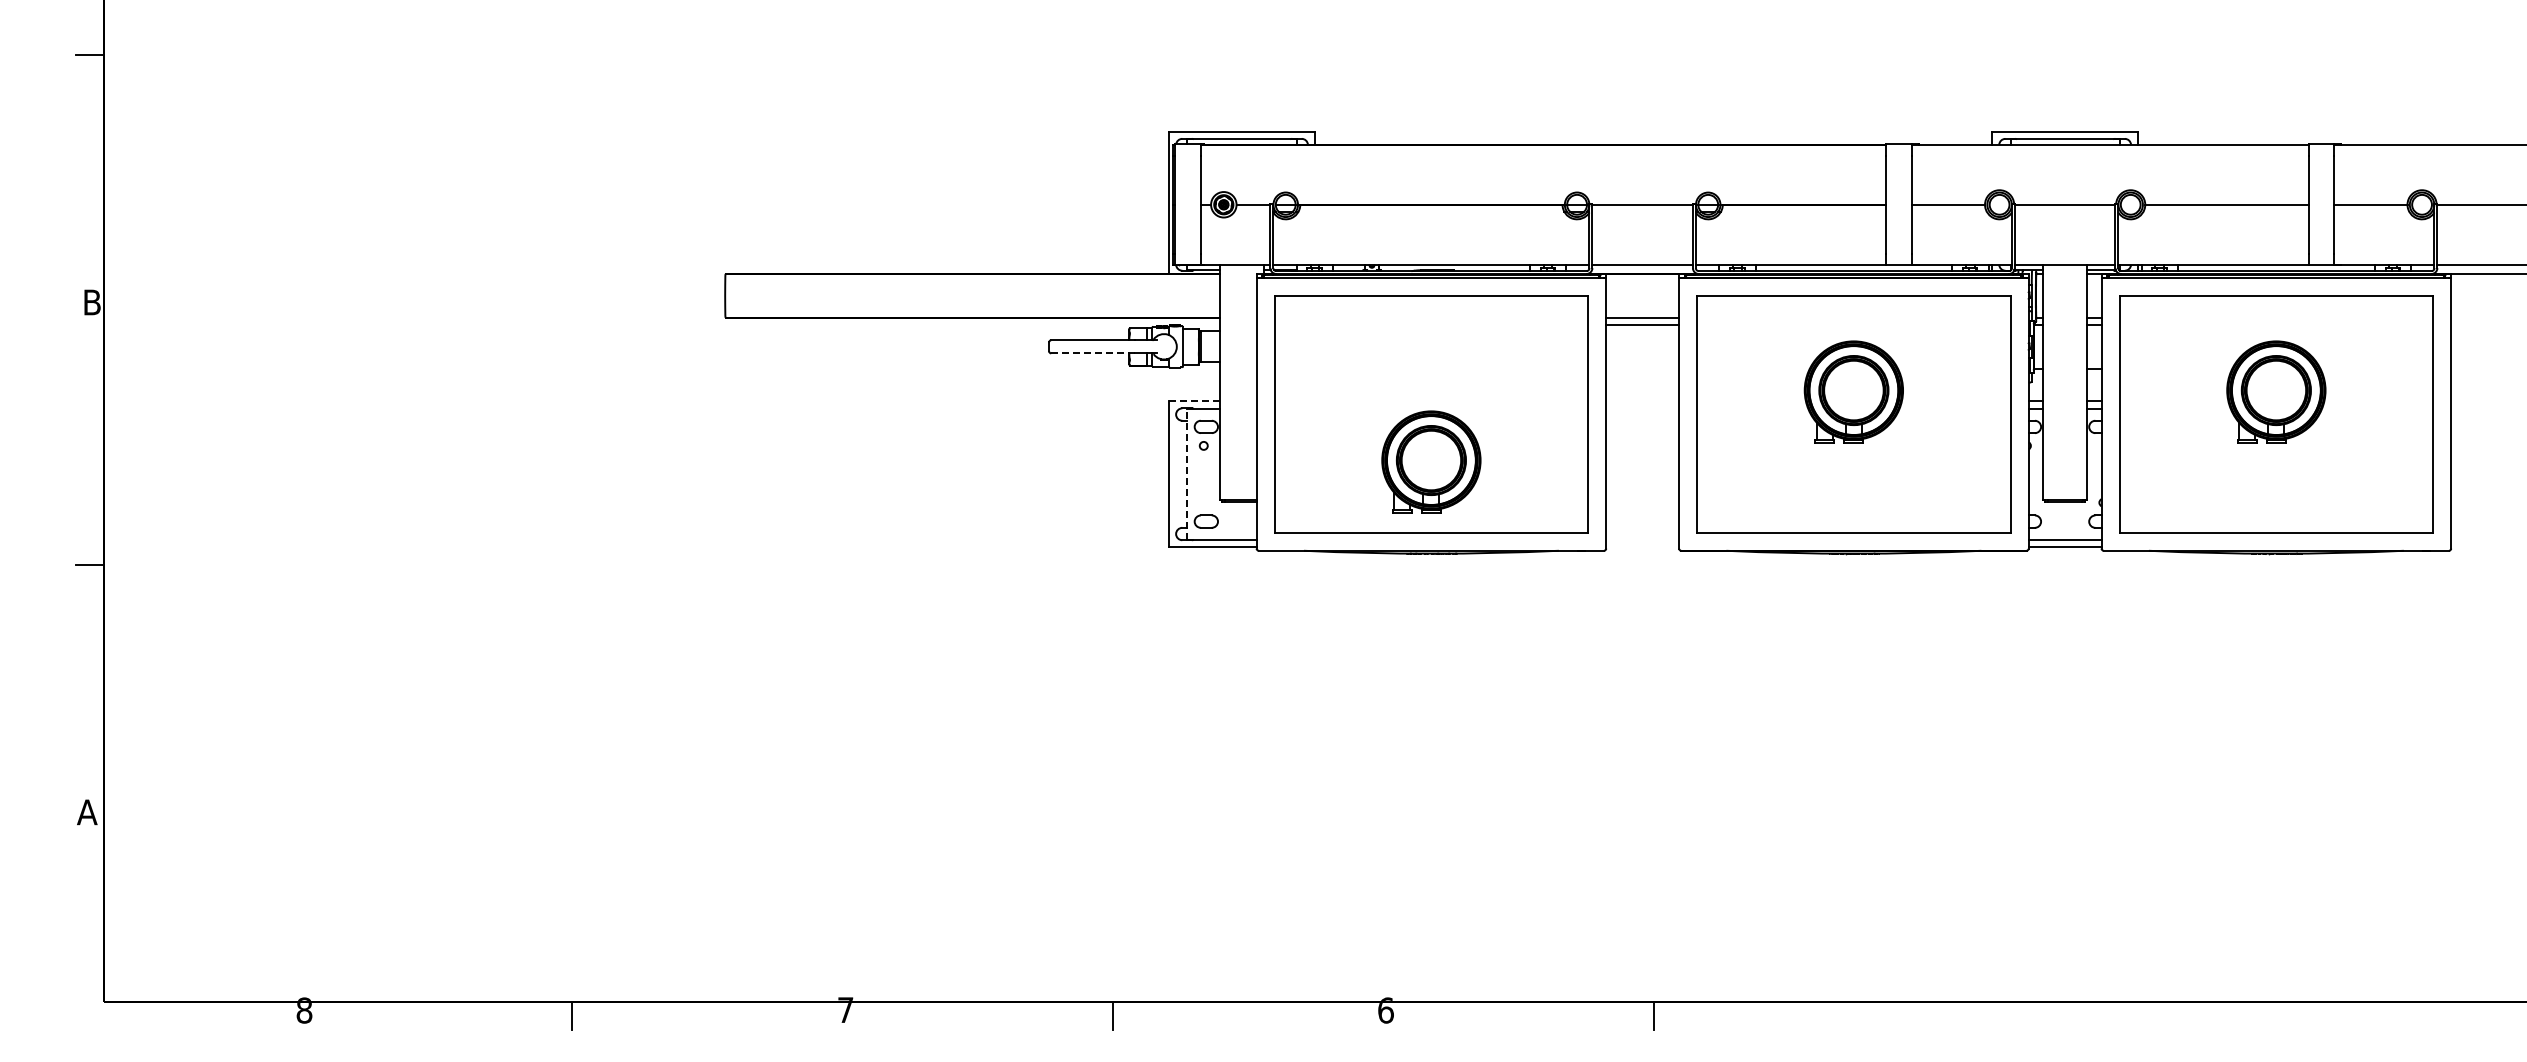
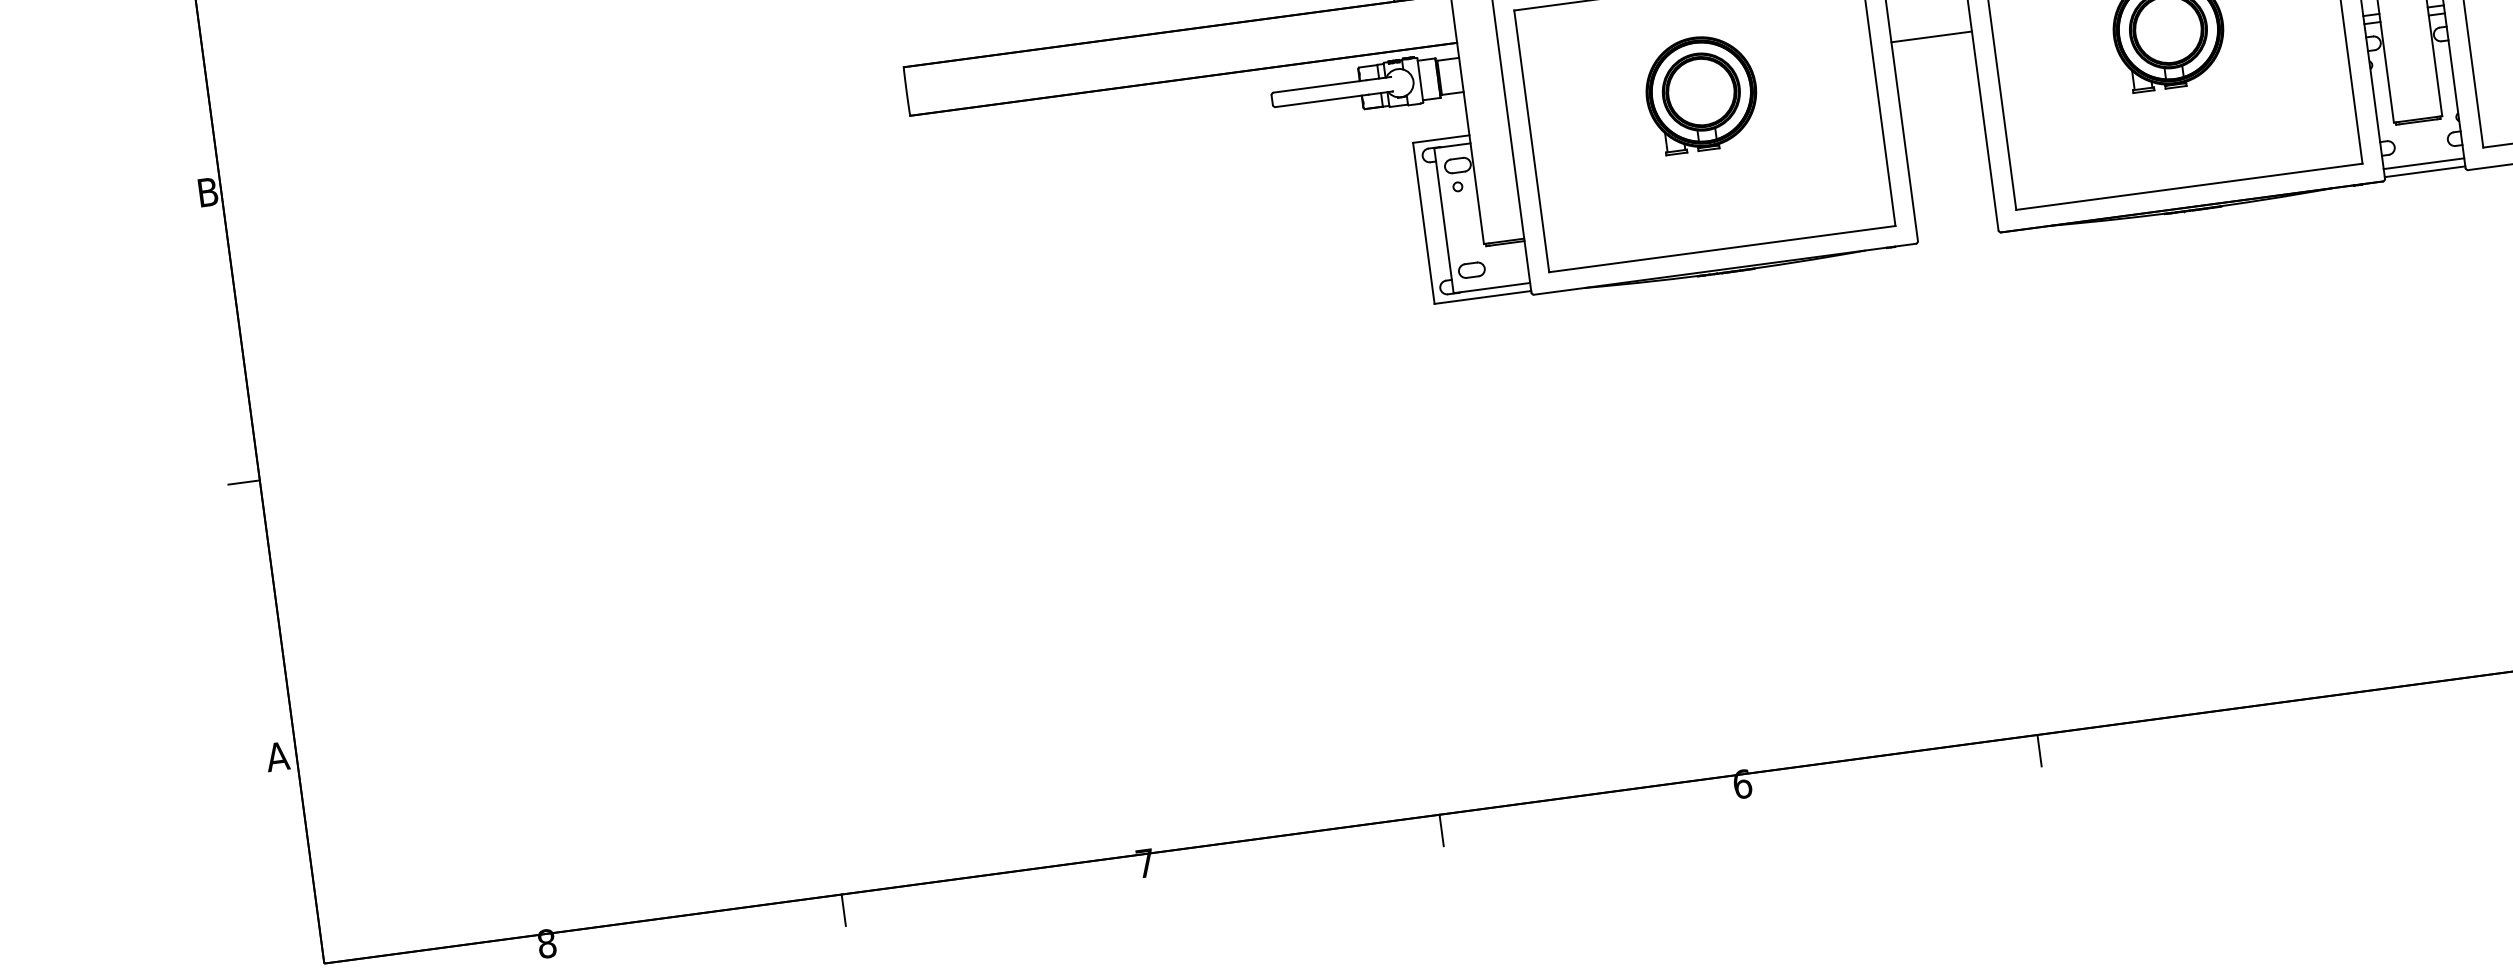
line: (1093, 353) -> (1322, 101), dashed -> solid
line: (1642, 368) -> (1931, 36), added
line: (1195, 401) -> (1442, 139), dashed -> solid
part: (1431, 461) -> (1701, 93), moved
line: (1187, 474) -> (1444, 220), dashed -> solid

